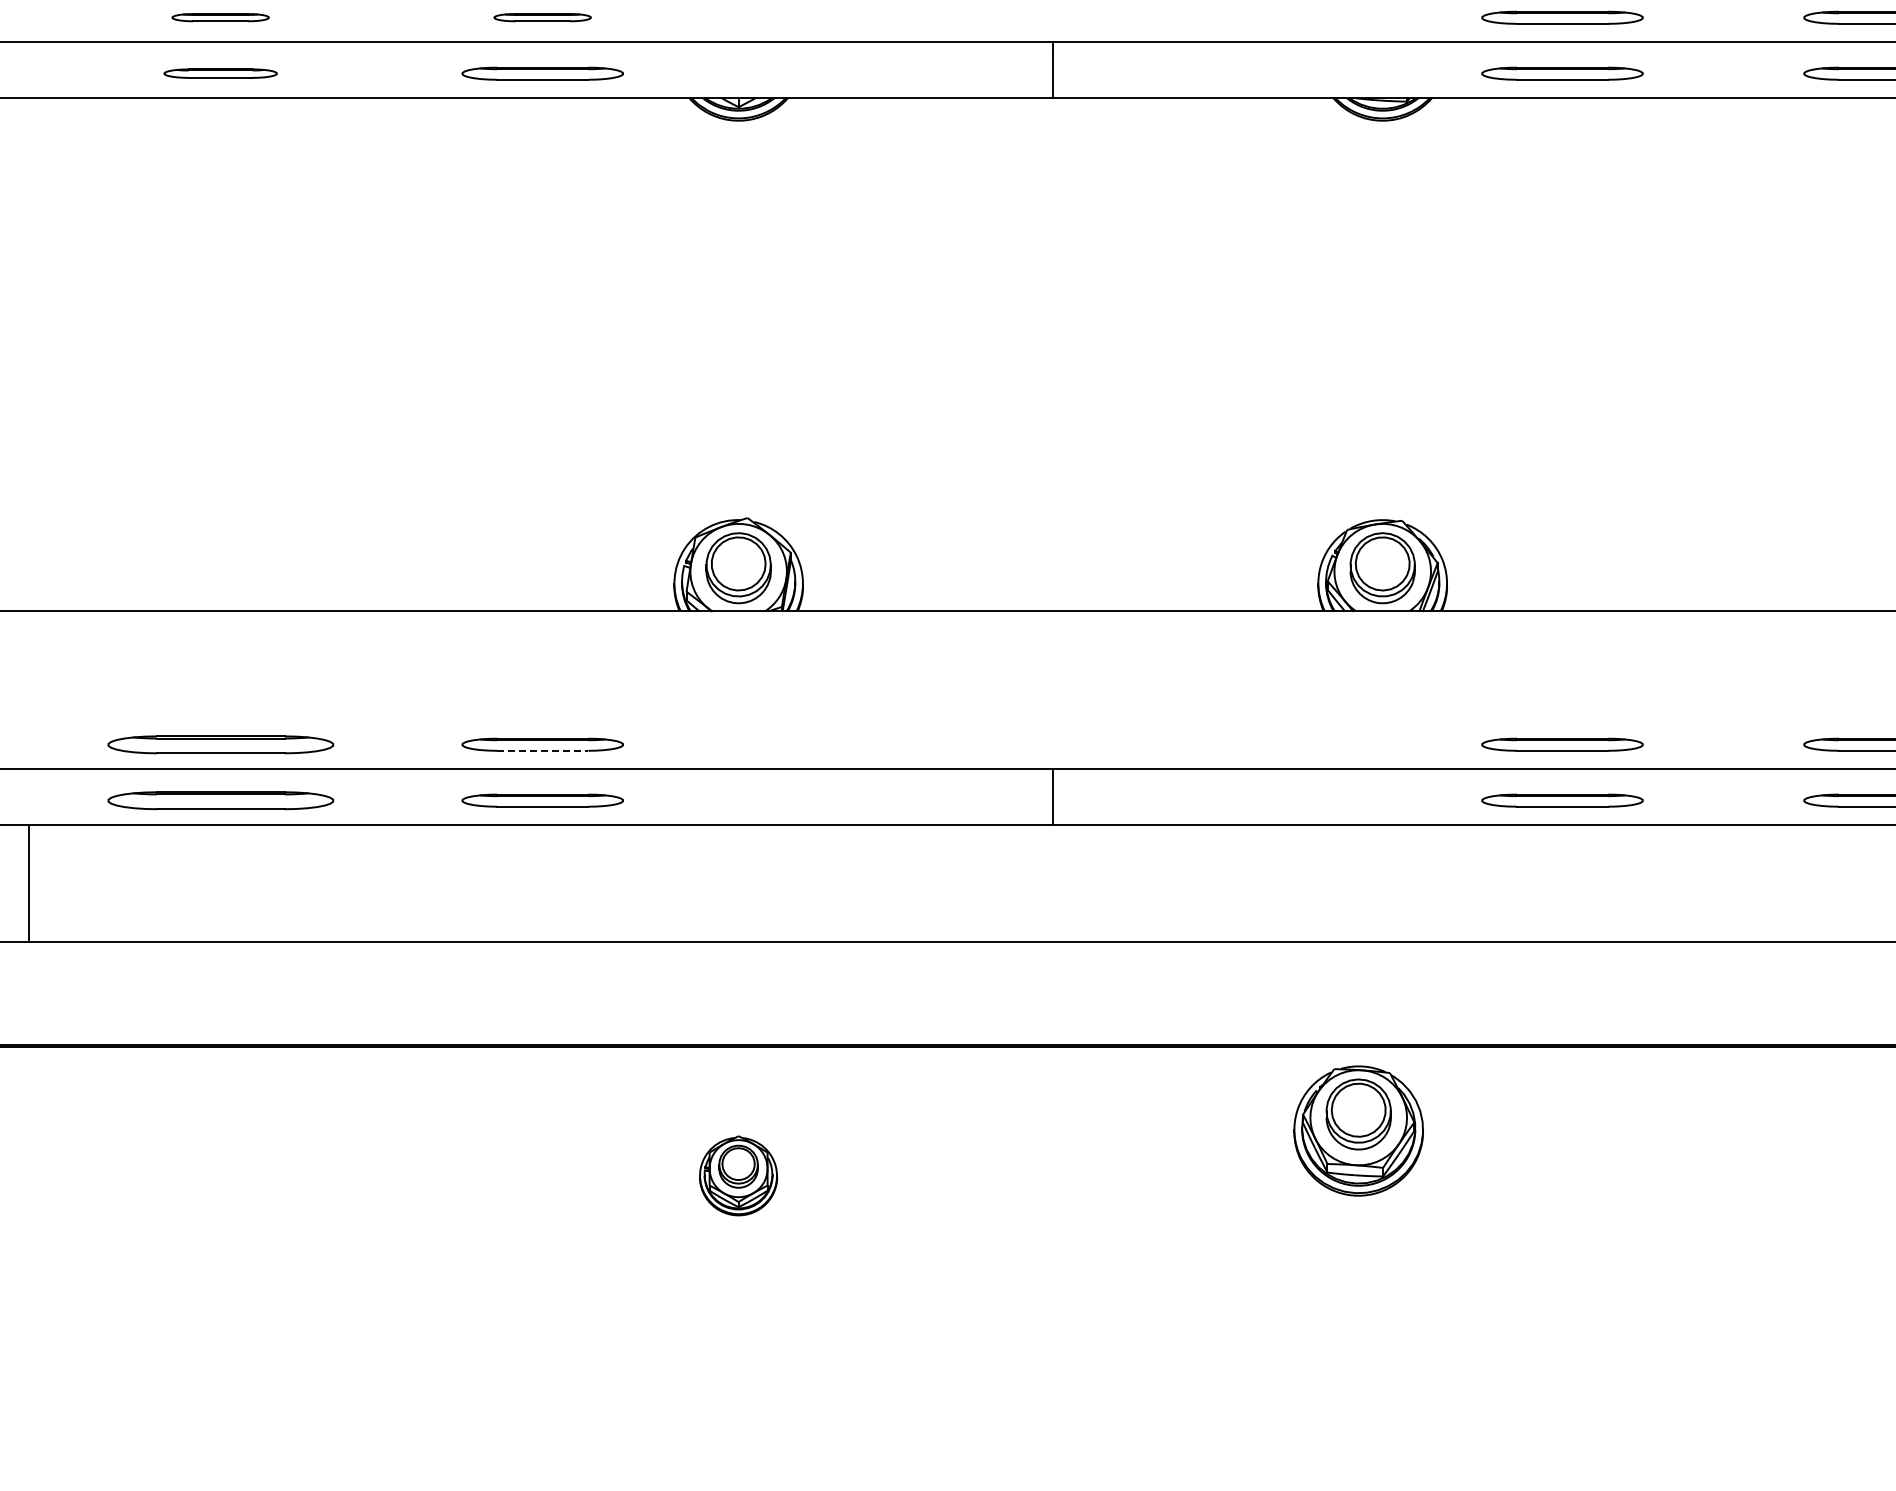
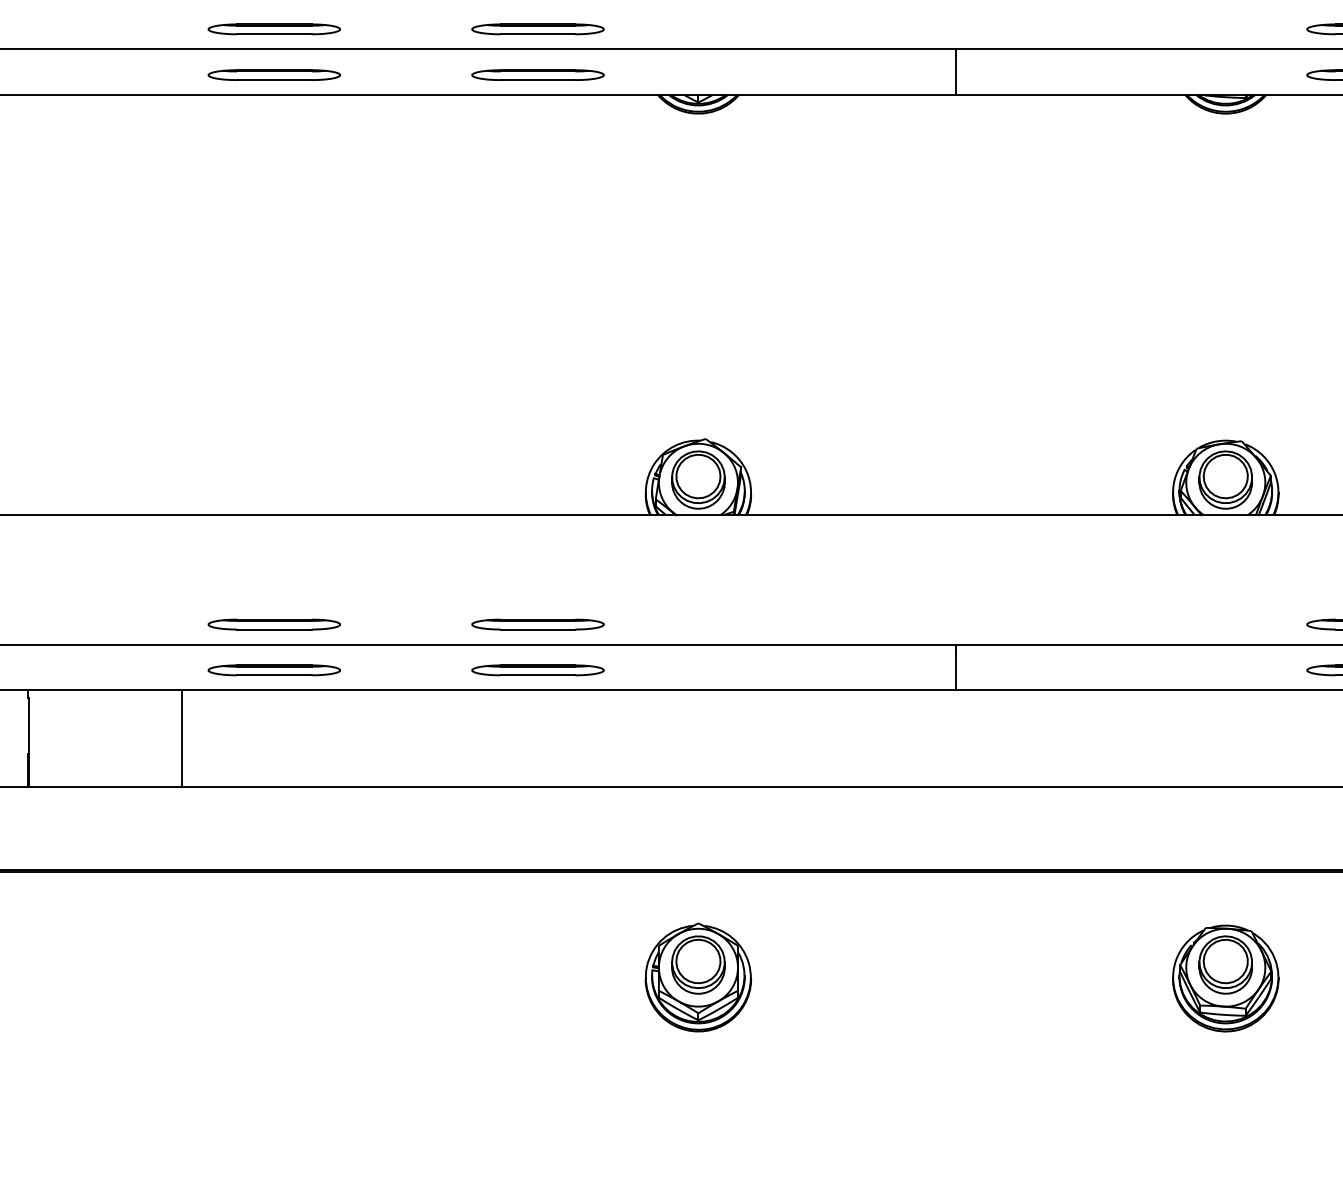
part: (220, 17) -> (274, 29), size x1.67
part: (542, 17) -> (537, 29), size x1.67
part: (220, 73) -> (274, 74), size x1.43
part: (220, 744) -> (274, 624), size x0.71
line: (542, 750) -> (537, 629), dashed -> solid
part: (220, 800) -> (274, 670), size x0.71
line: (29, 883) -> (182, 738), moved
part: (1358, 1130) -> (1225, 978), moved
part: (738, 1175) -> (698, 977), size x1.67

